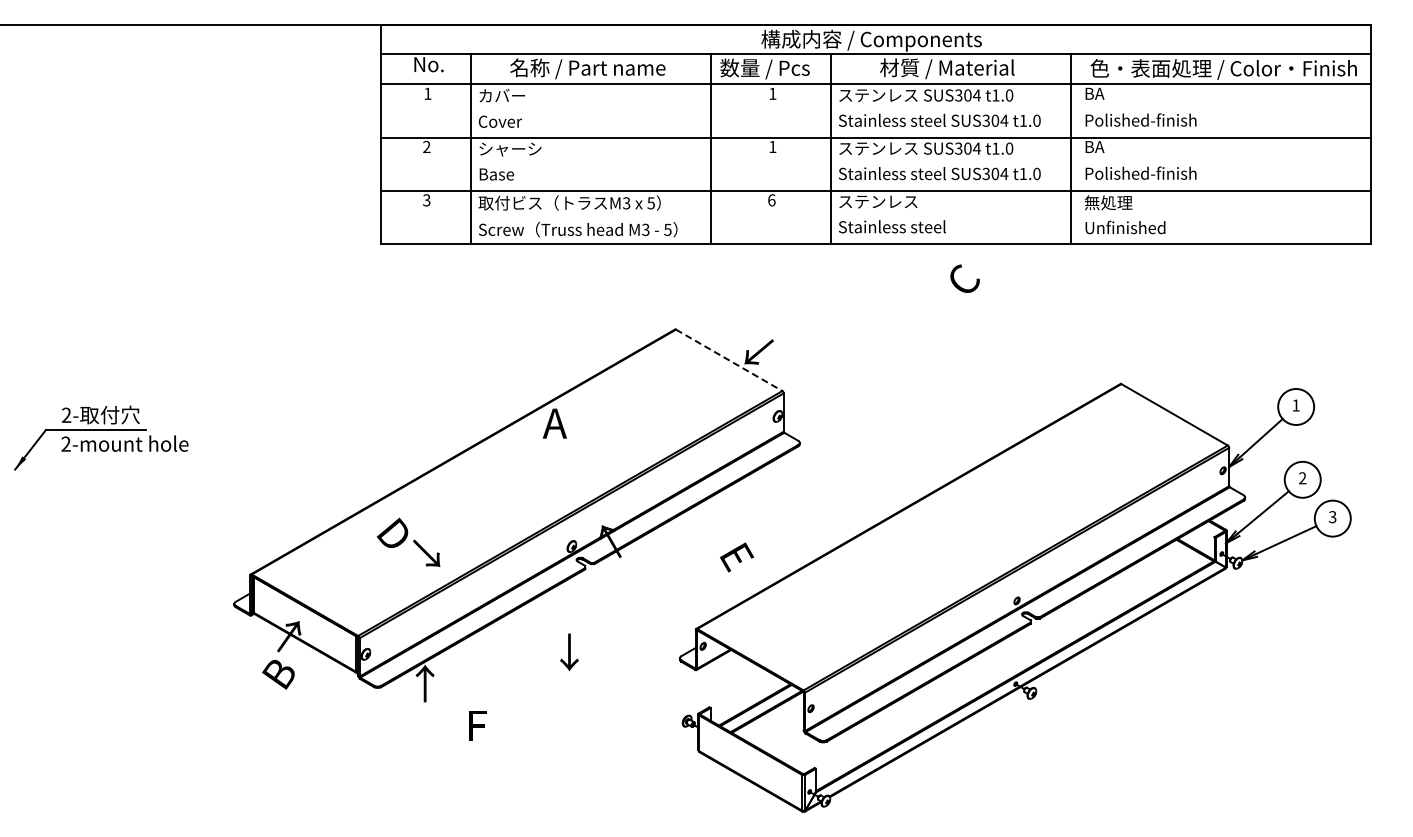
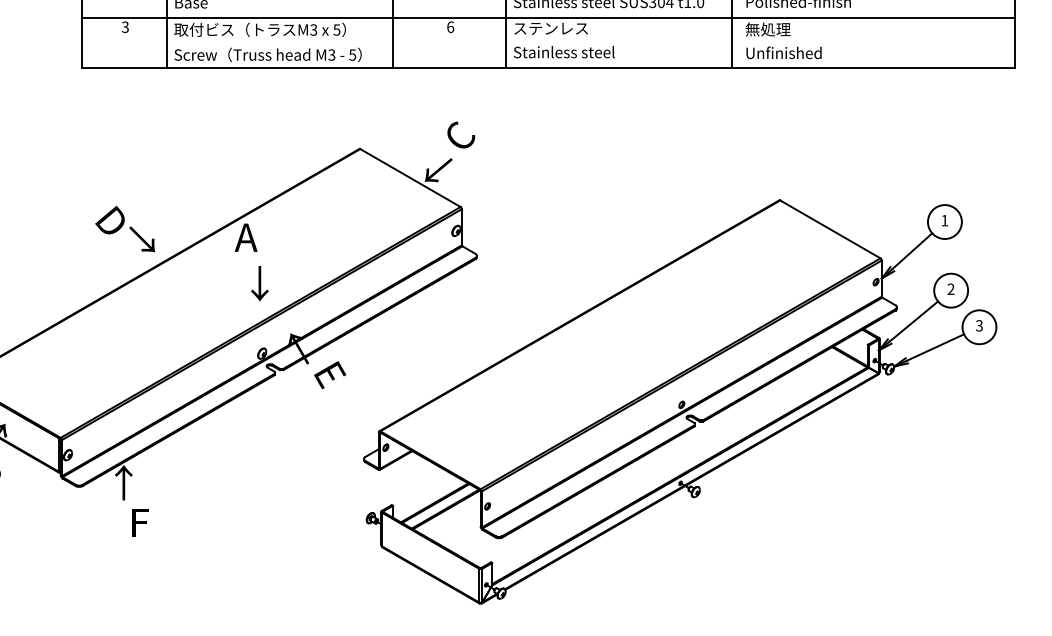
text: (964, 278) -> (460, 134), moved
line: (729, 360) -> (410, 178), dashed -> solid
text: (408, 541) -> (125, 228), moved
text: (736, 557) -> (329, 375), moved
text: (569, 652) -> (259, 283), moved
text: (477, 725) -> (140, 522), moved

